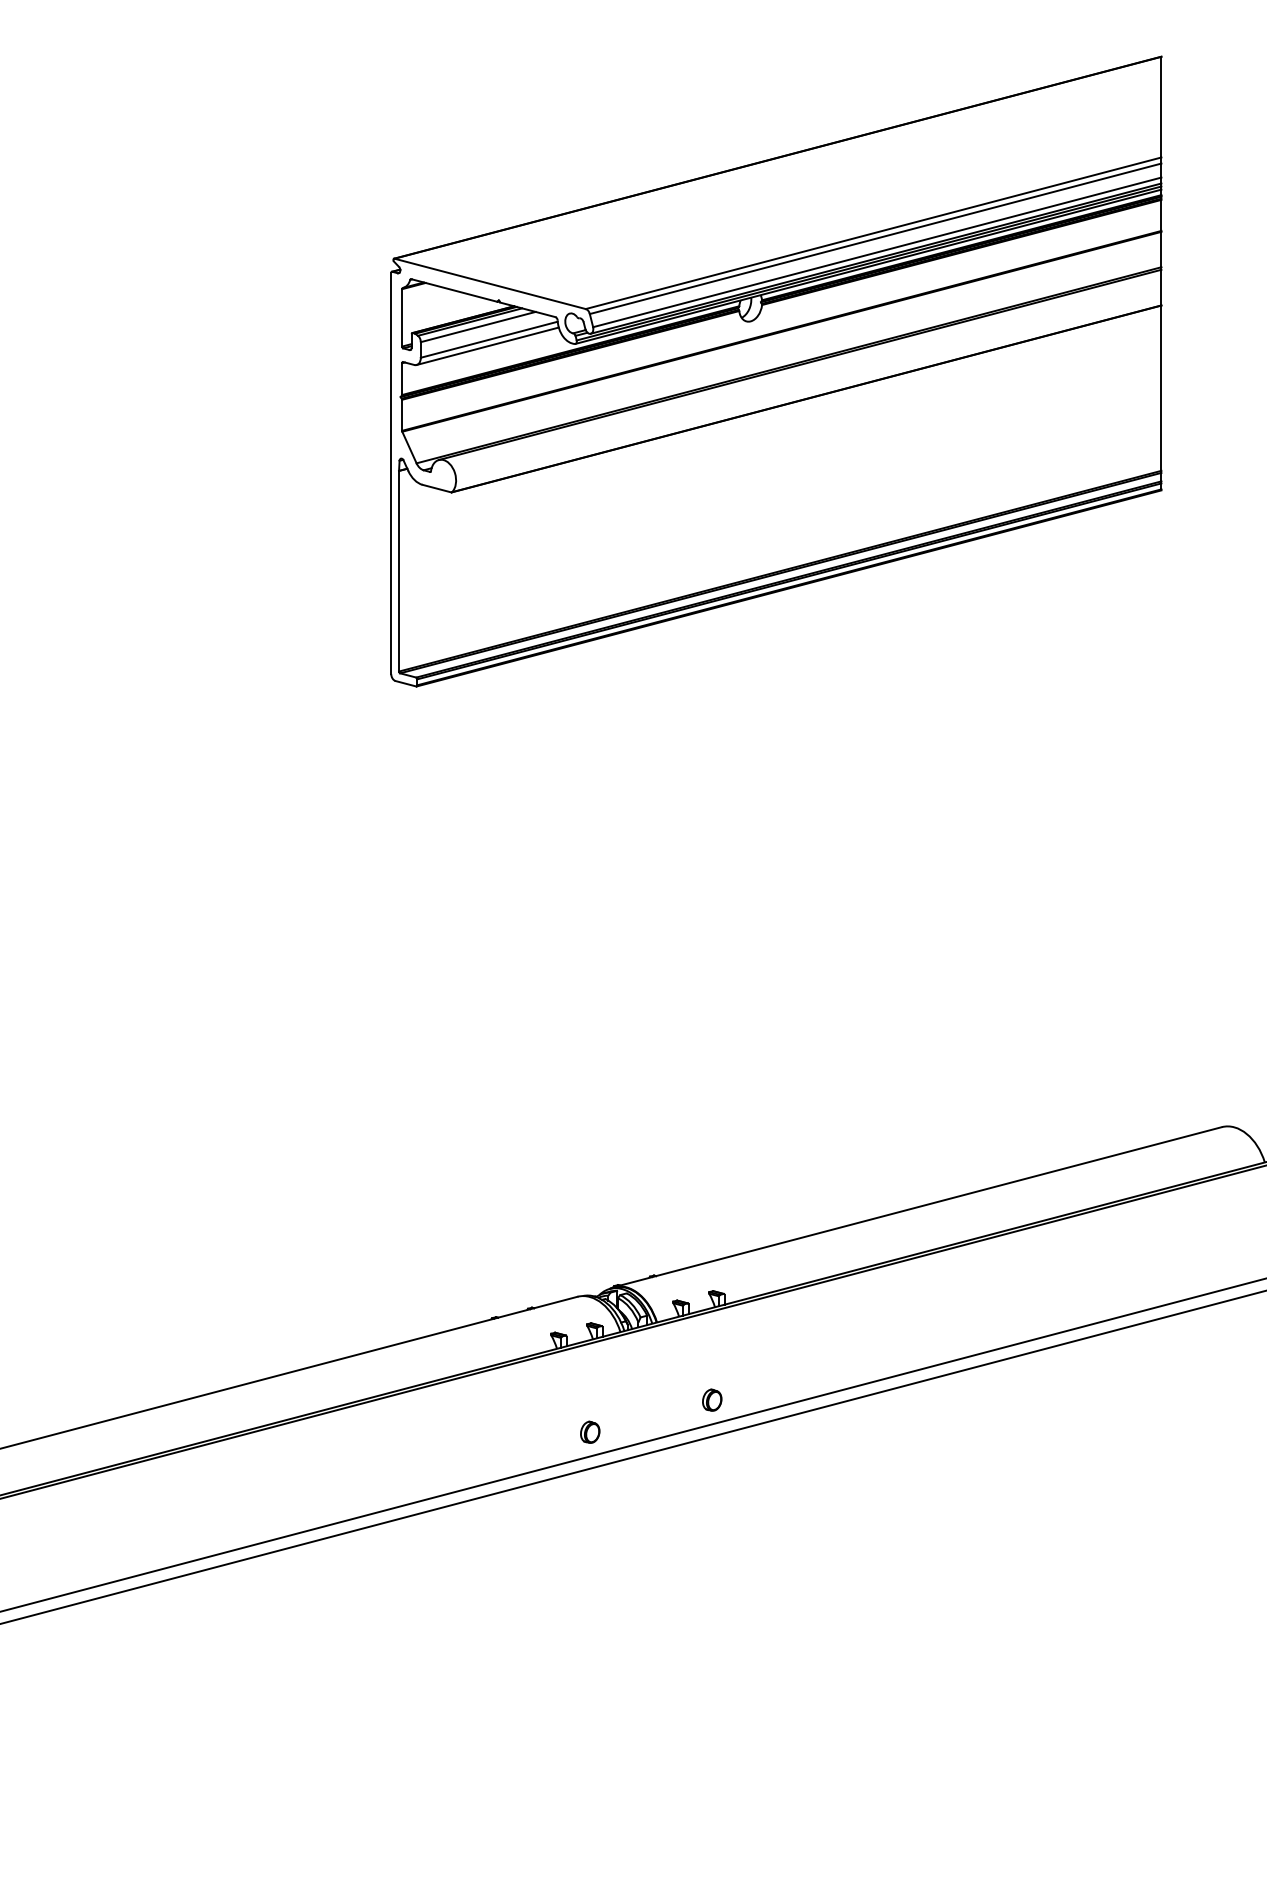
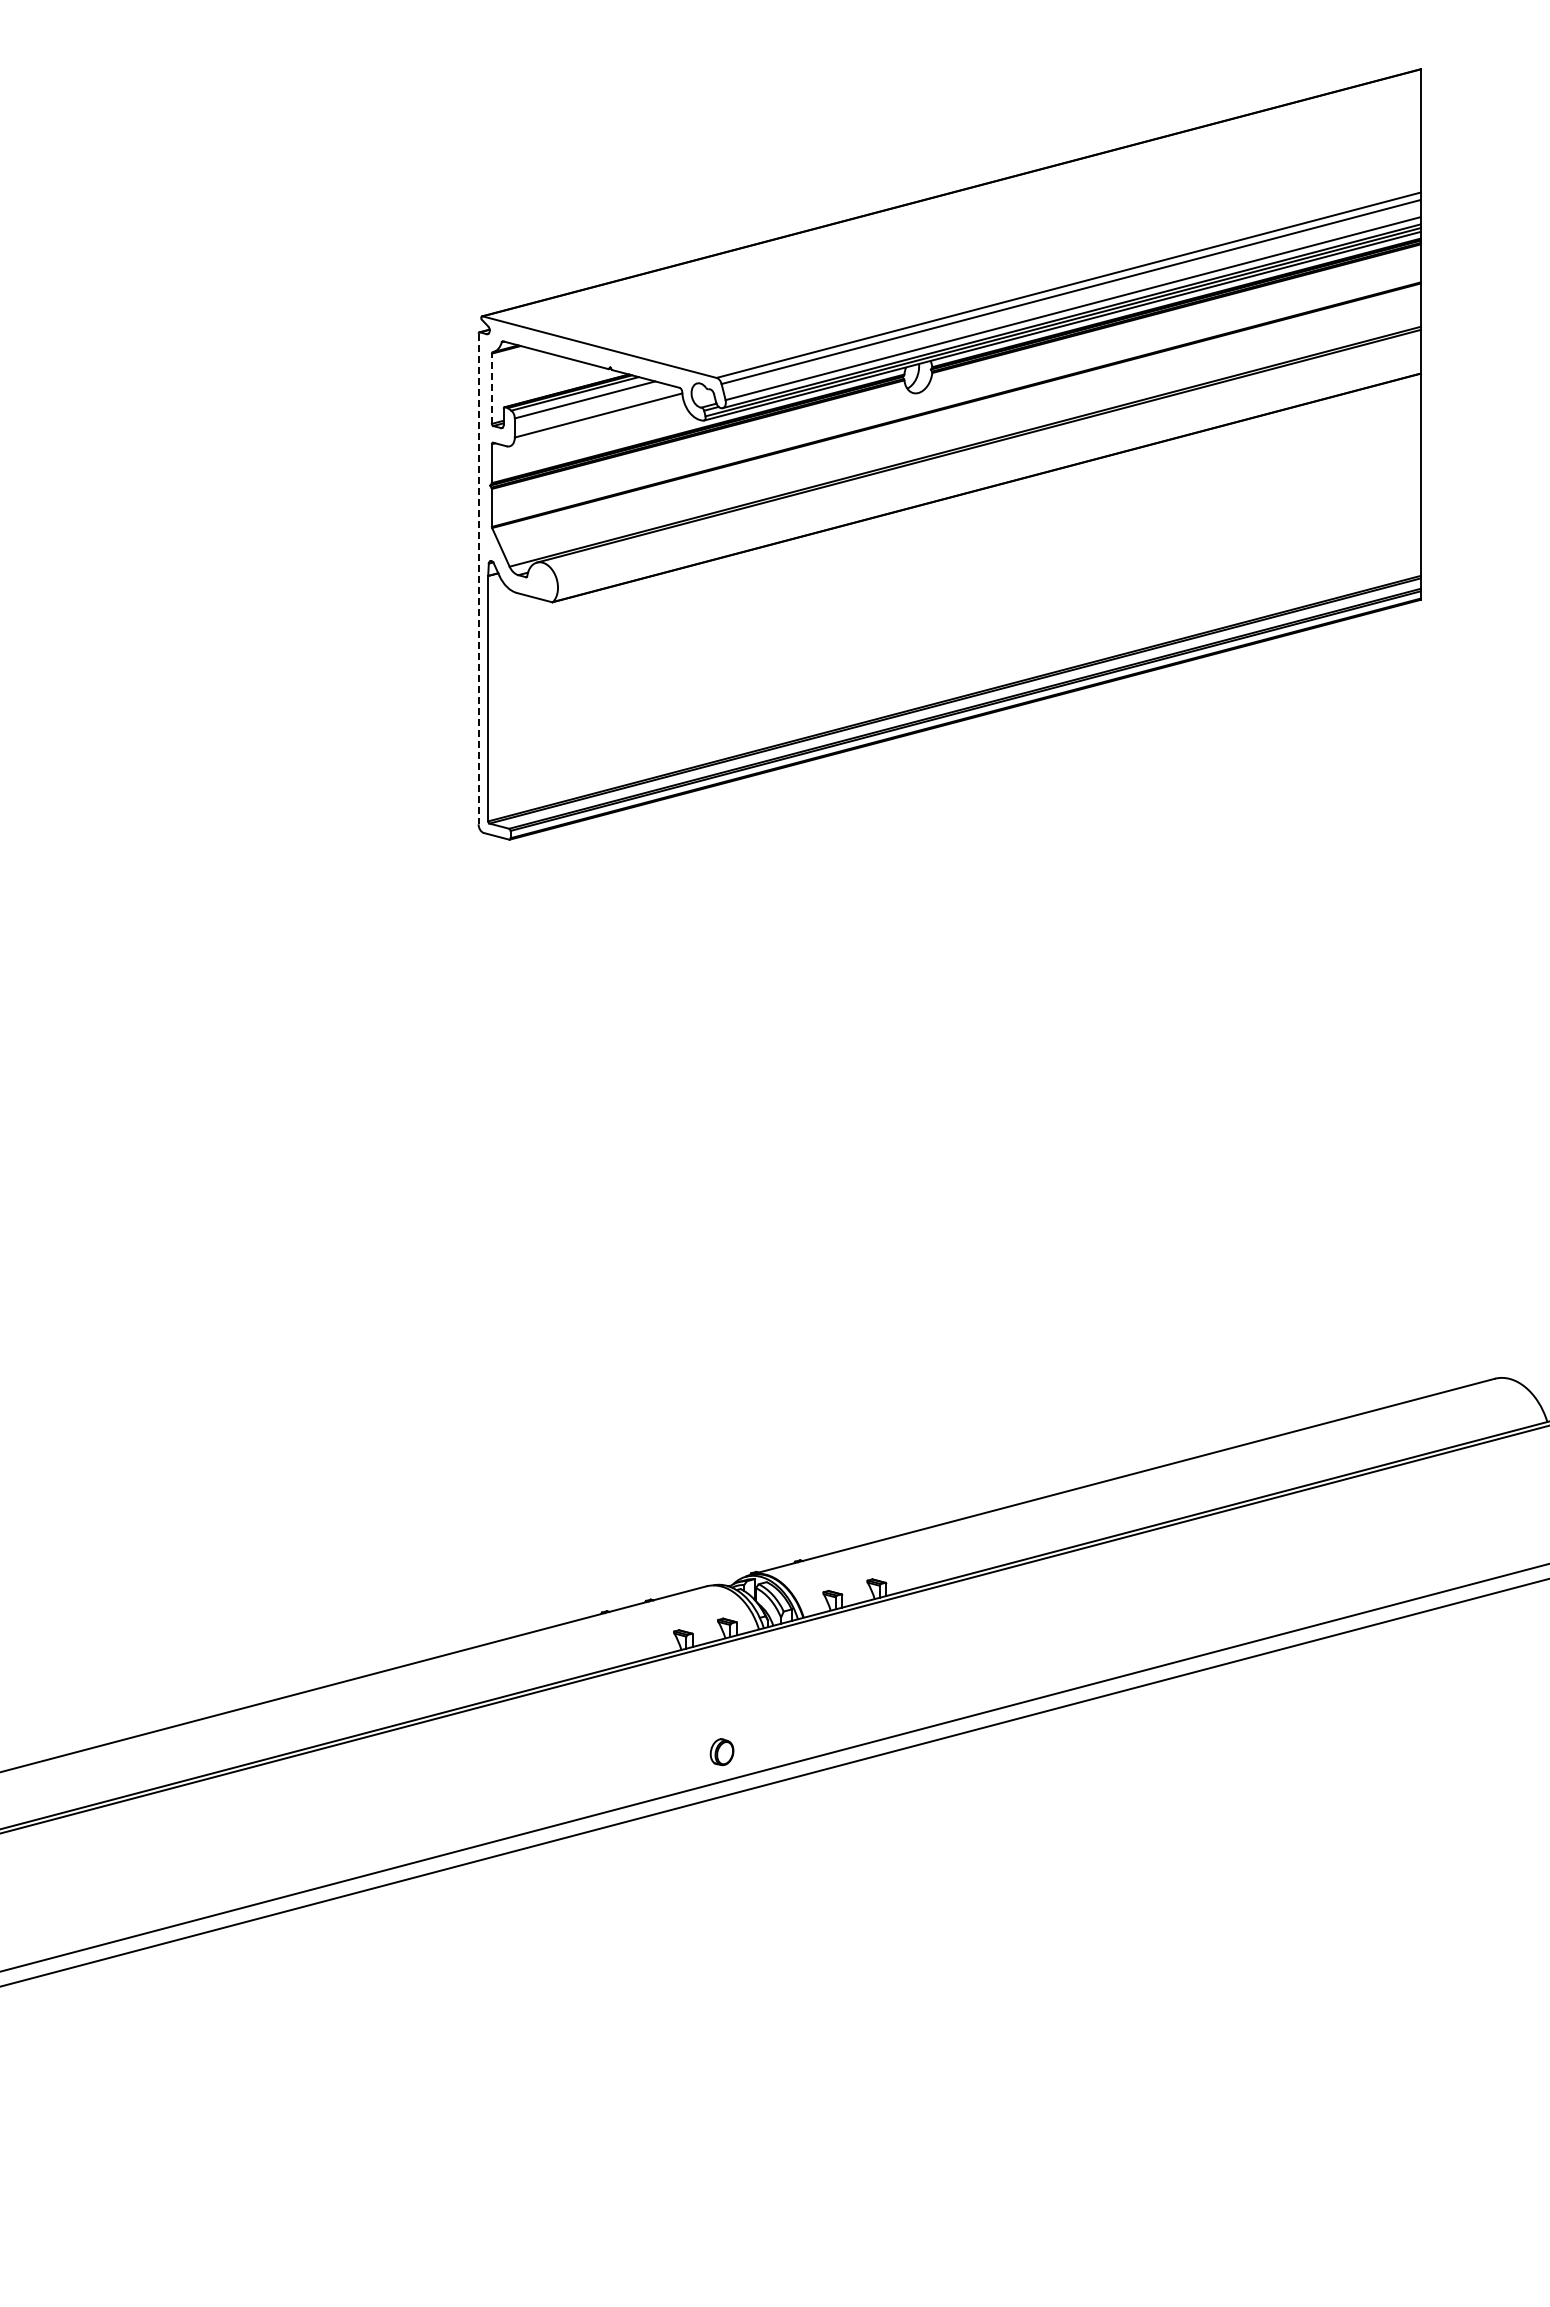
line: (401, 317) -> (491, 388), solid -> dashed
line: (487, 346) -> (596, 423), removed
line: (391, 473) -> (478, 579), solid -> dashed
part: (712, 1399) -> (871, 1712), removed

